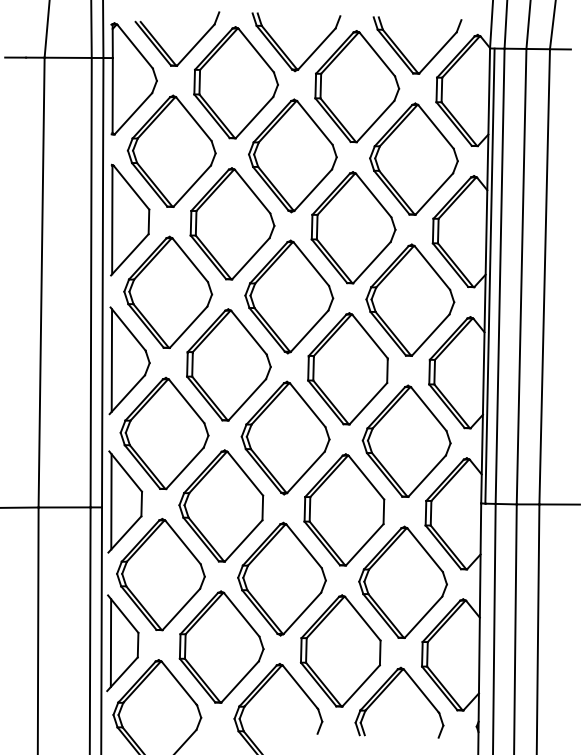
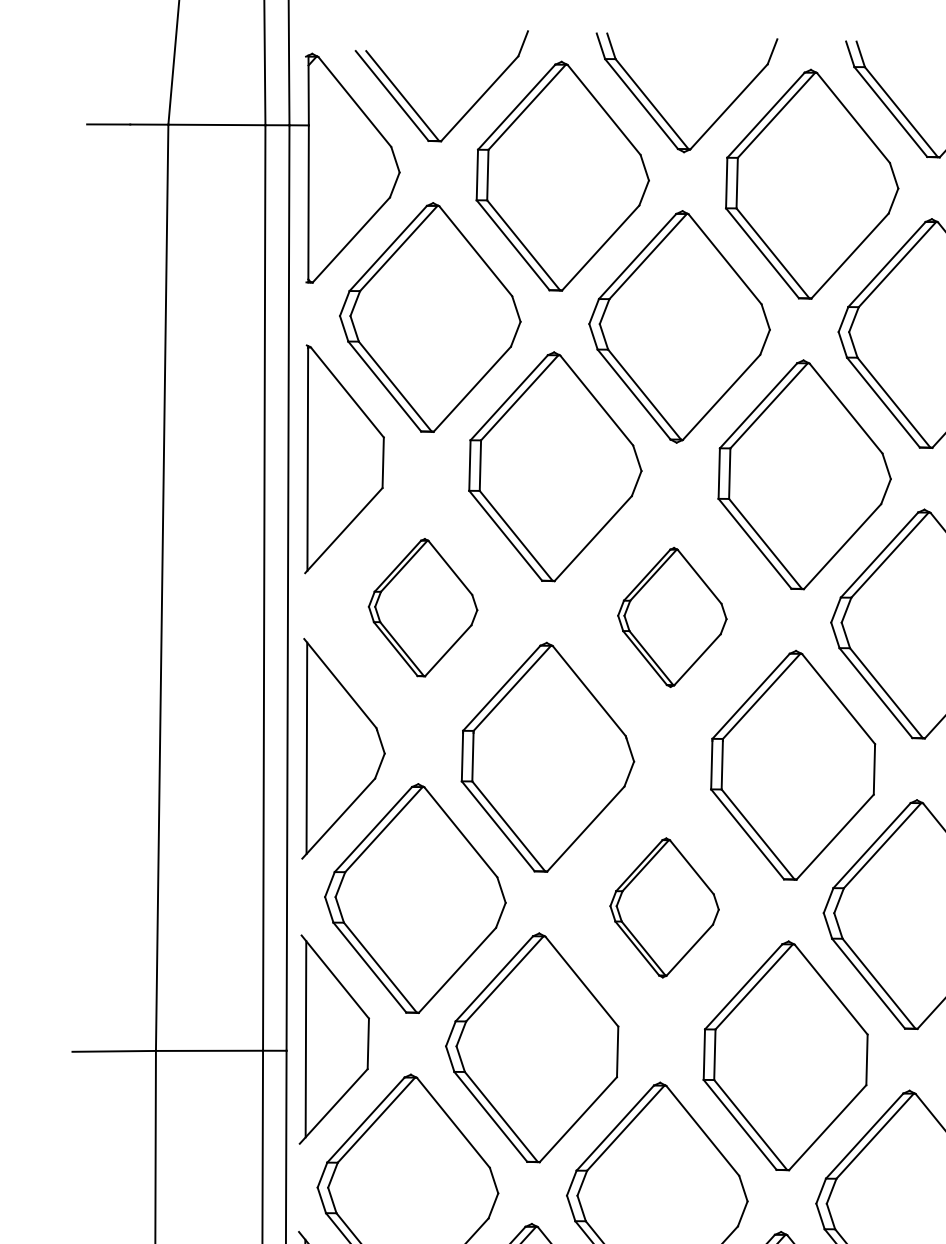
part: (168, 291) -> (423, 606), size x0.6
part: (289, 296) -> (672, 616), size x0.6
part: (285, 437) -> (664, 906), size x0.6

